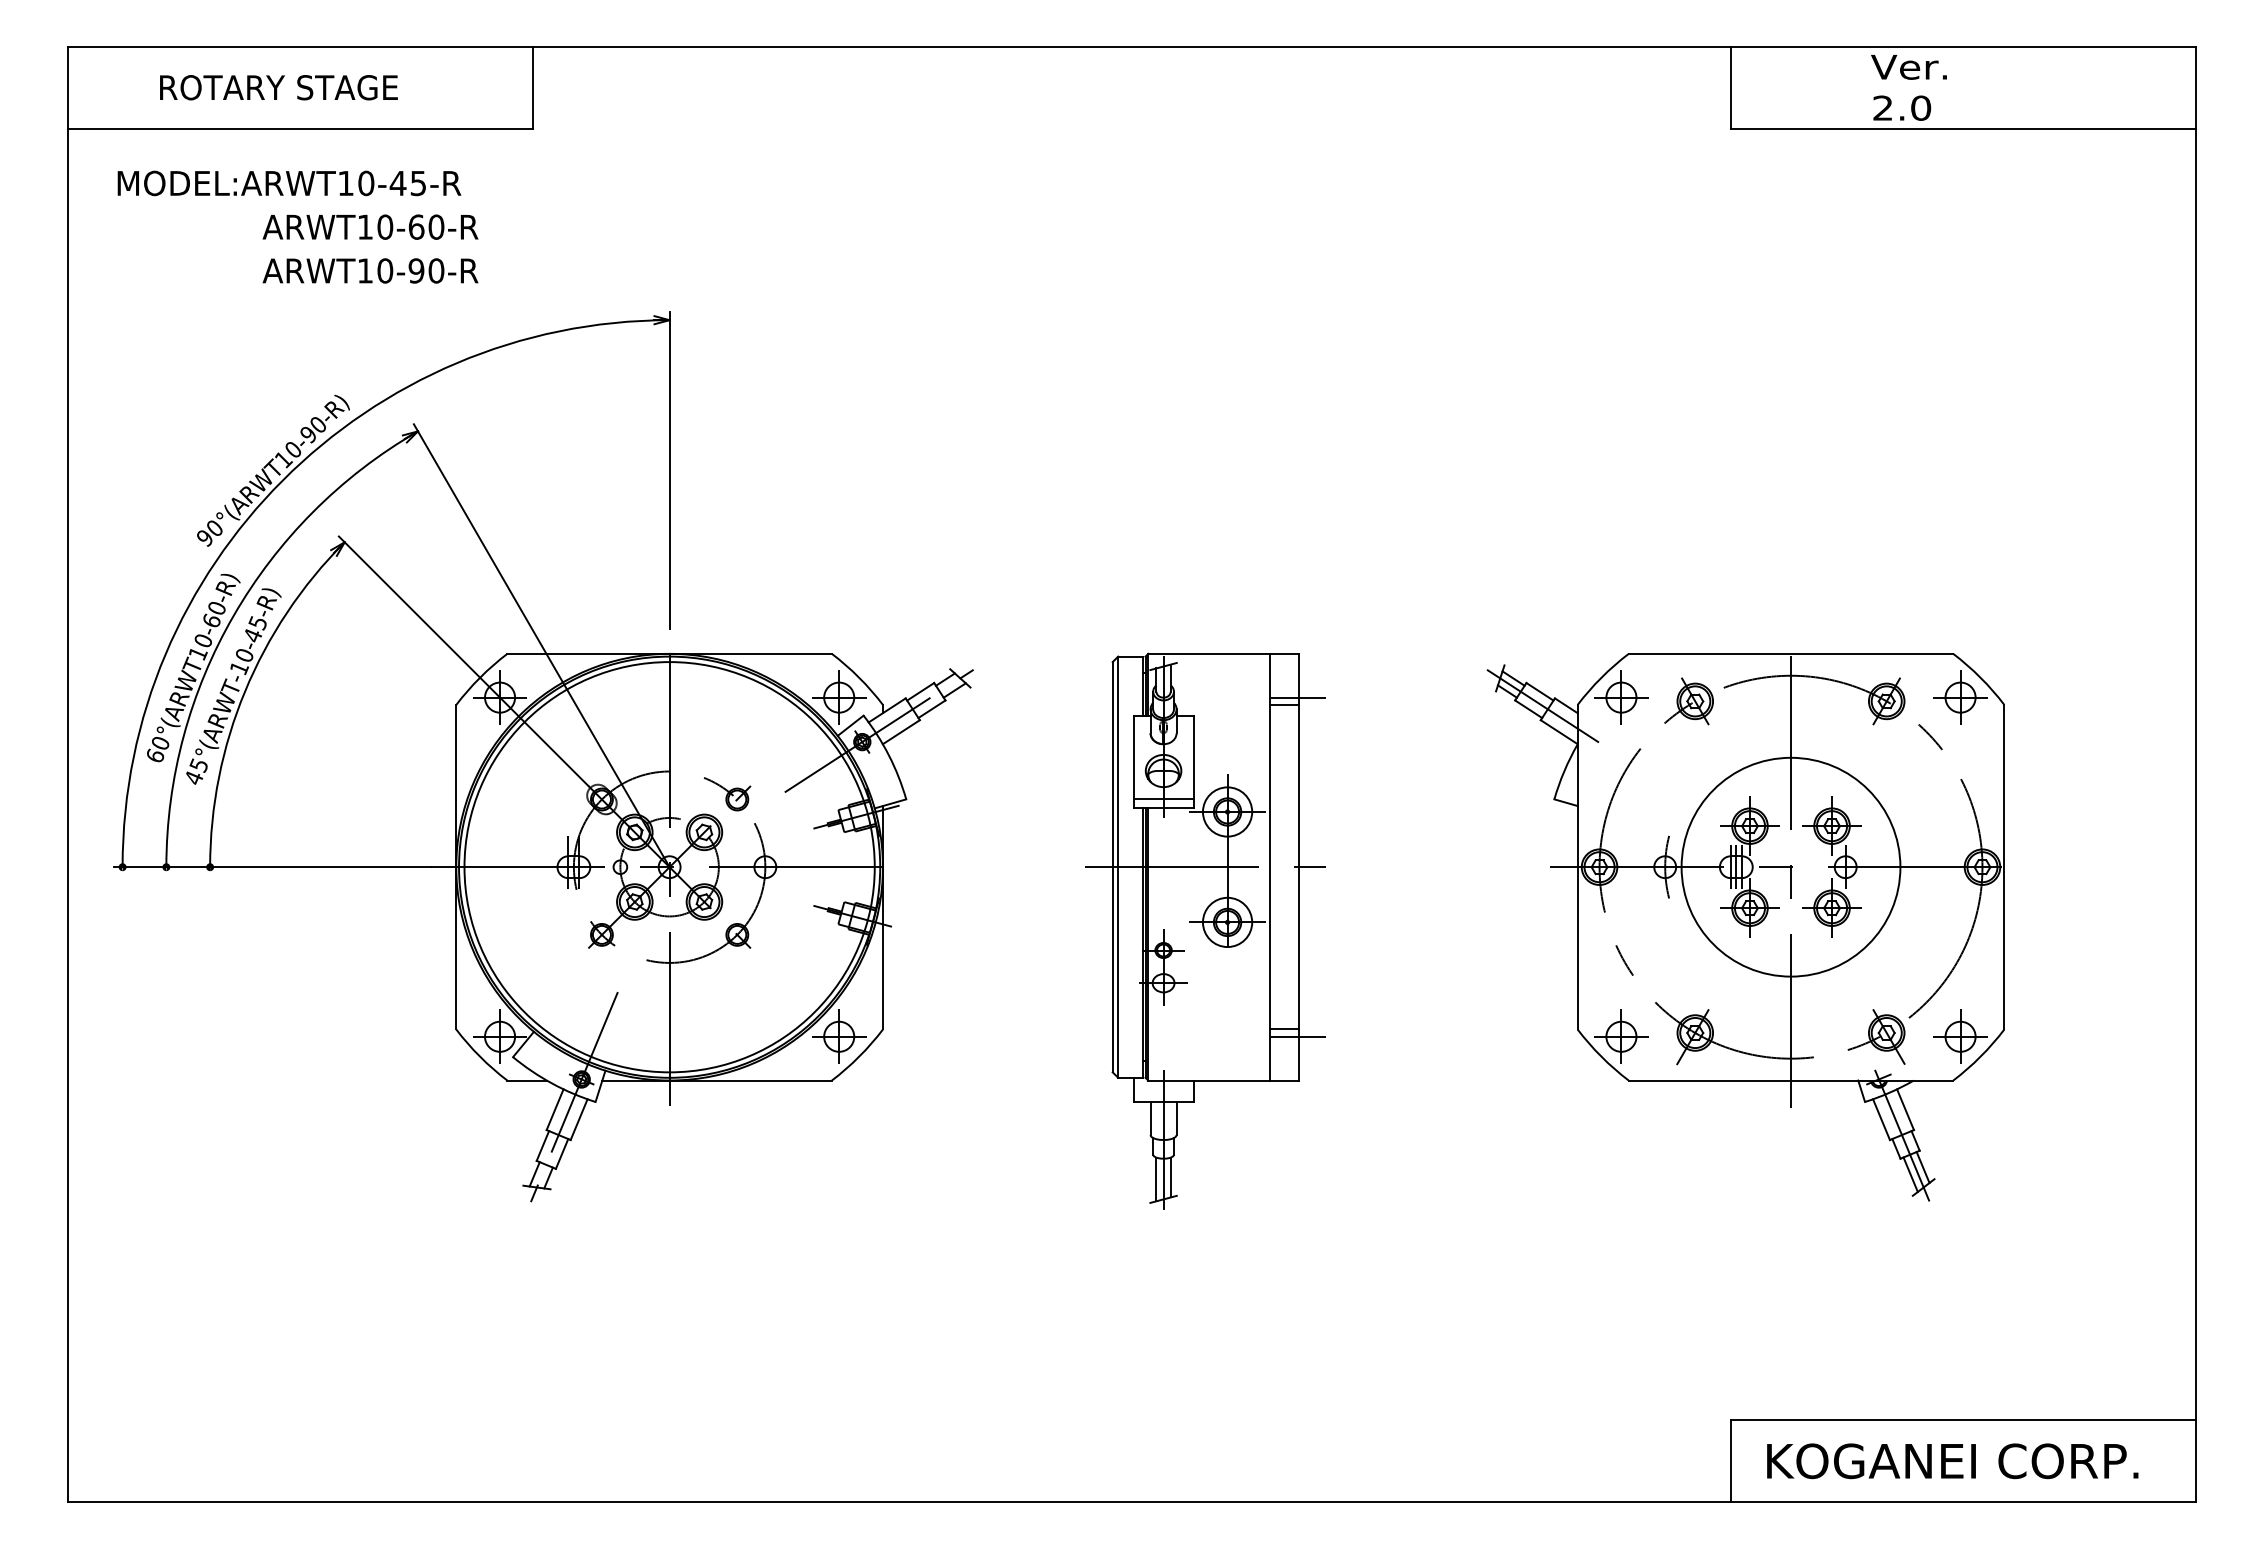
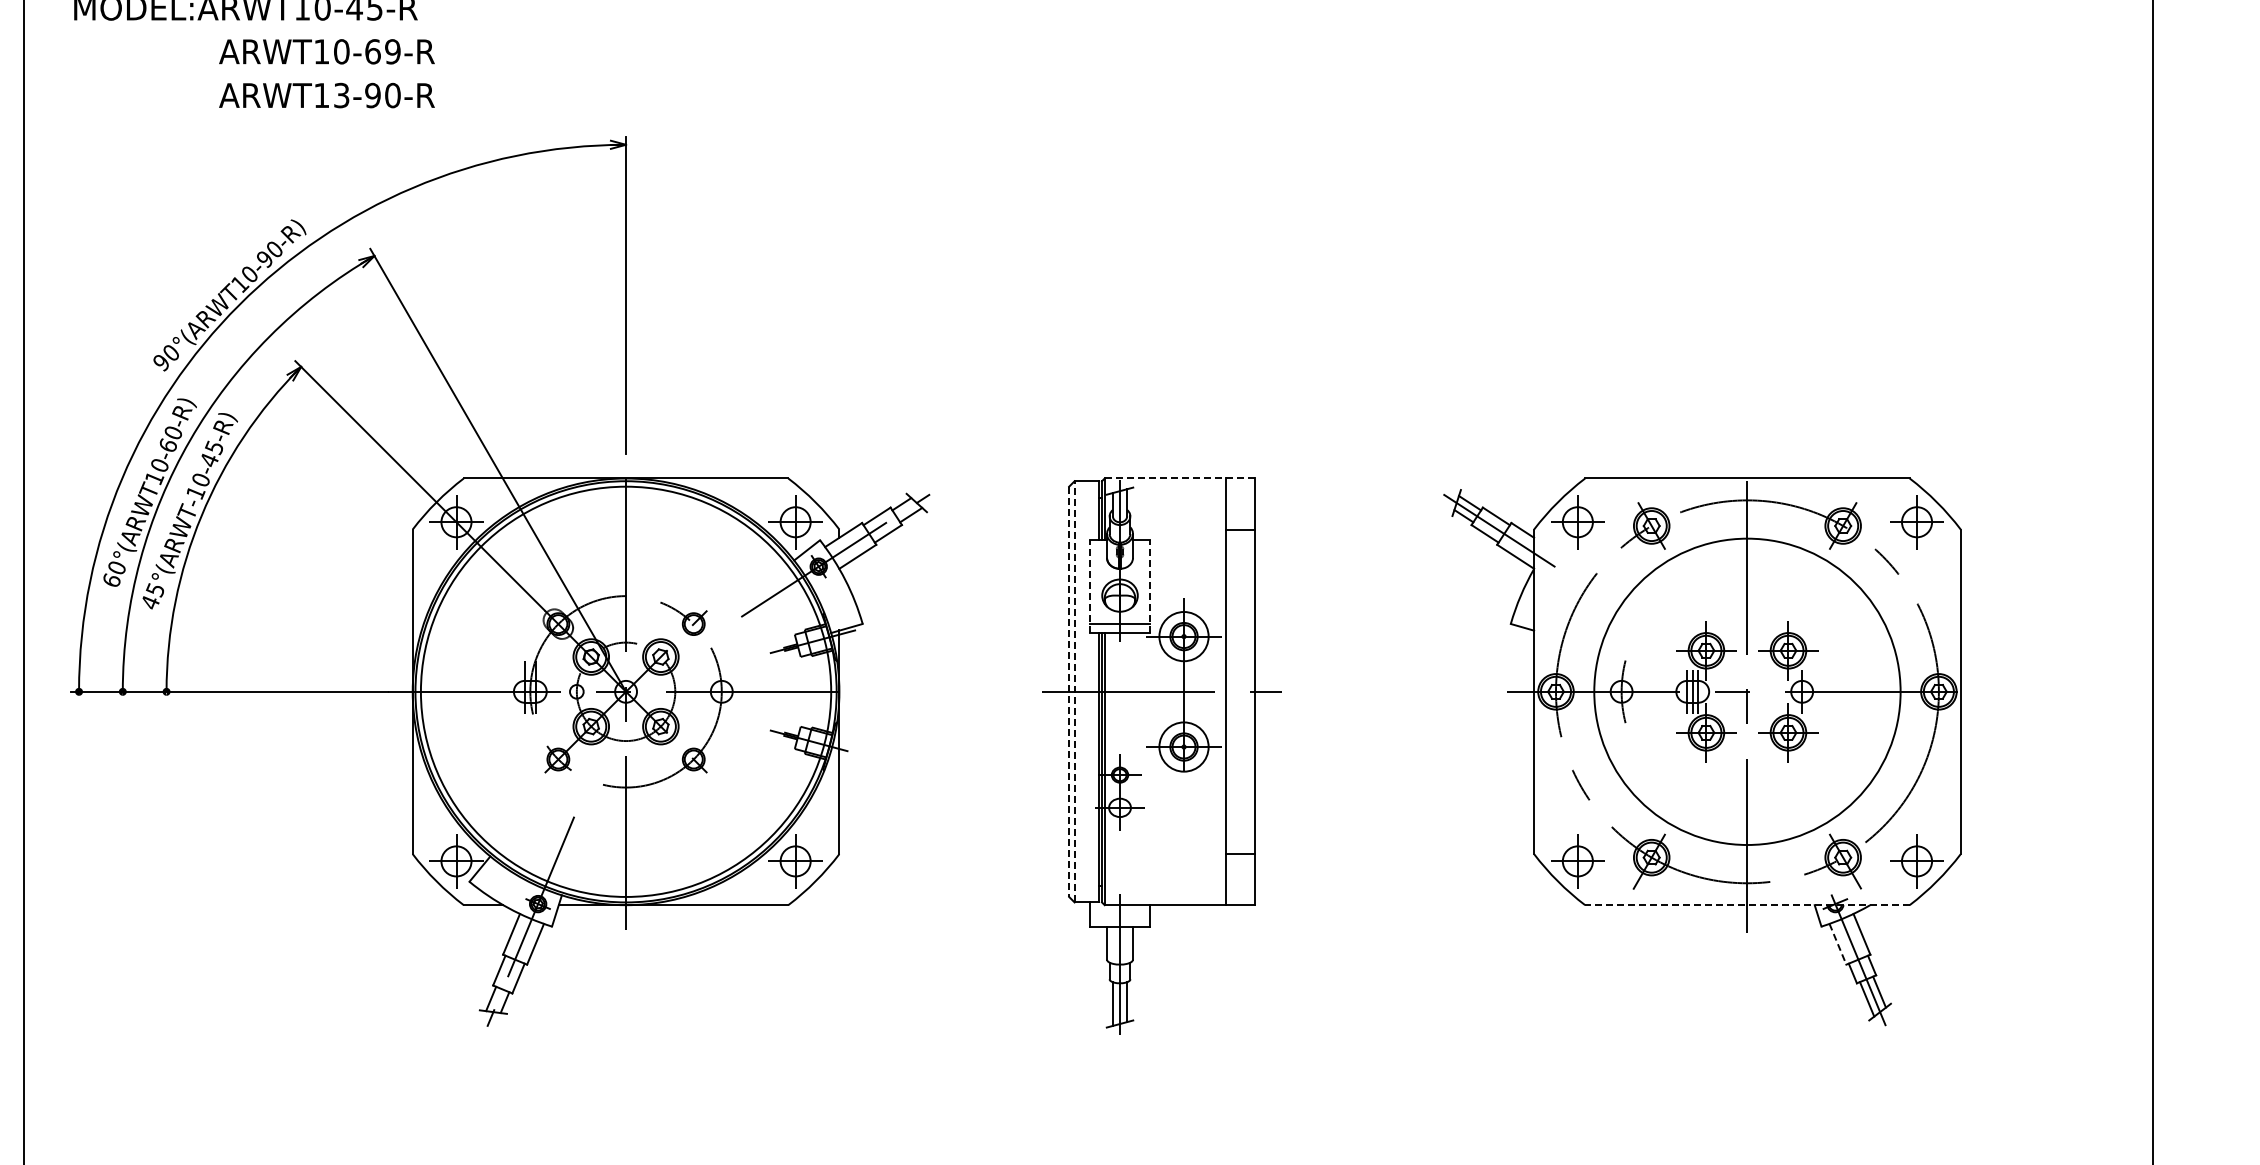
text: (436, 226) -> (392, 51), ARWT10-60-R -> ARWT10-69-R
text: (385, 270) -> (341, 95), ARWT10-90-R -> ARWT13-90-R
line: (1223, 653) -> (1179, 478), solid -> dashed
line: (1298, 697) -> (1254, 522), removed
line: (1133, 761) -> (1089, 586), solid -> dashed
line: (1193, 761) -> (1149, 586), solid -> dashed
circle: (1790, 866) -> (1746, 691), size x1.4
line: (1112, 867) -> (1068, 692), solid -> dashed
line: (1118, 867) -> (1074, 692), solid -> dashed
line: (1298, 1036) -> (1254, 861), removed
line: (1790, 1080) -> (1746, 905), solid -> dashed
line: (1881, 1120) -> (1837, 945), solid -> dashed

